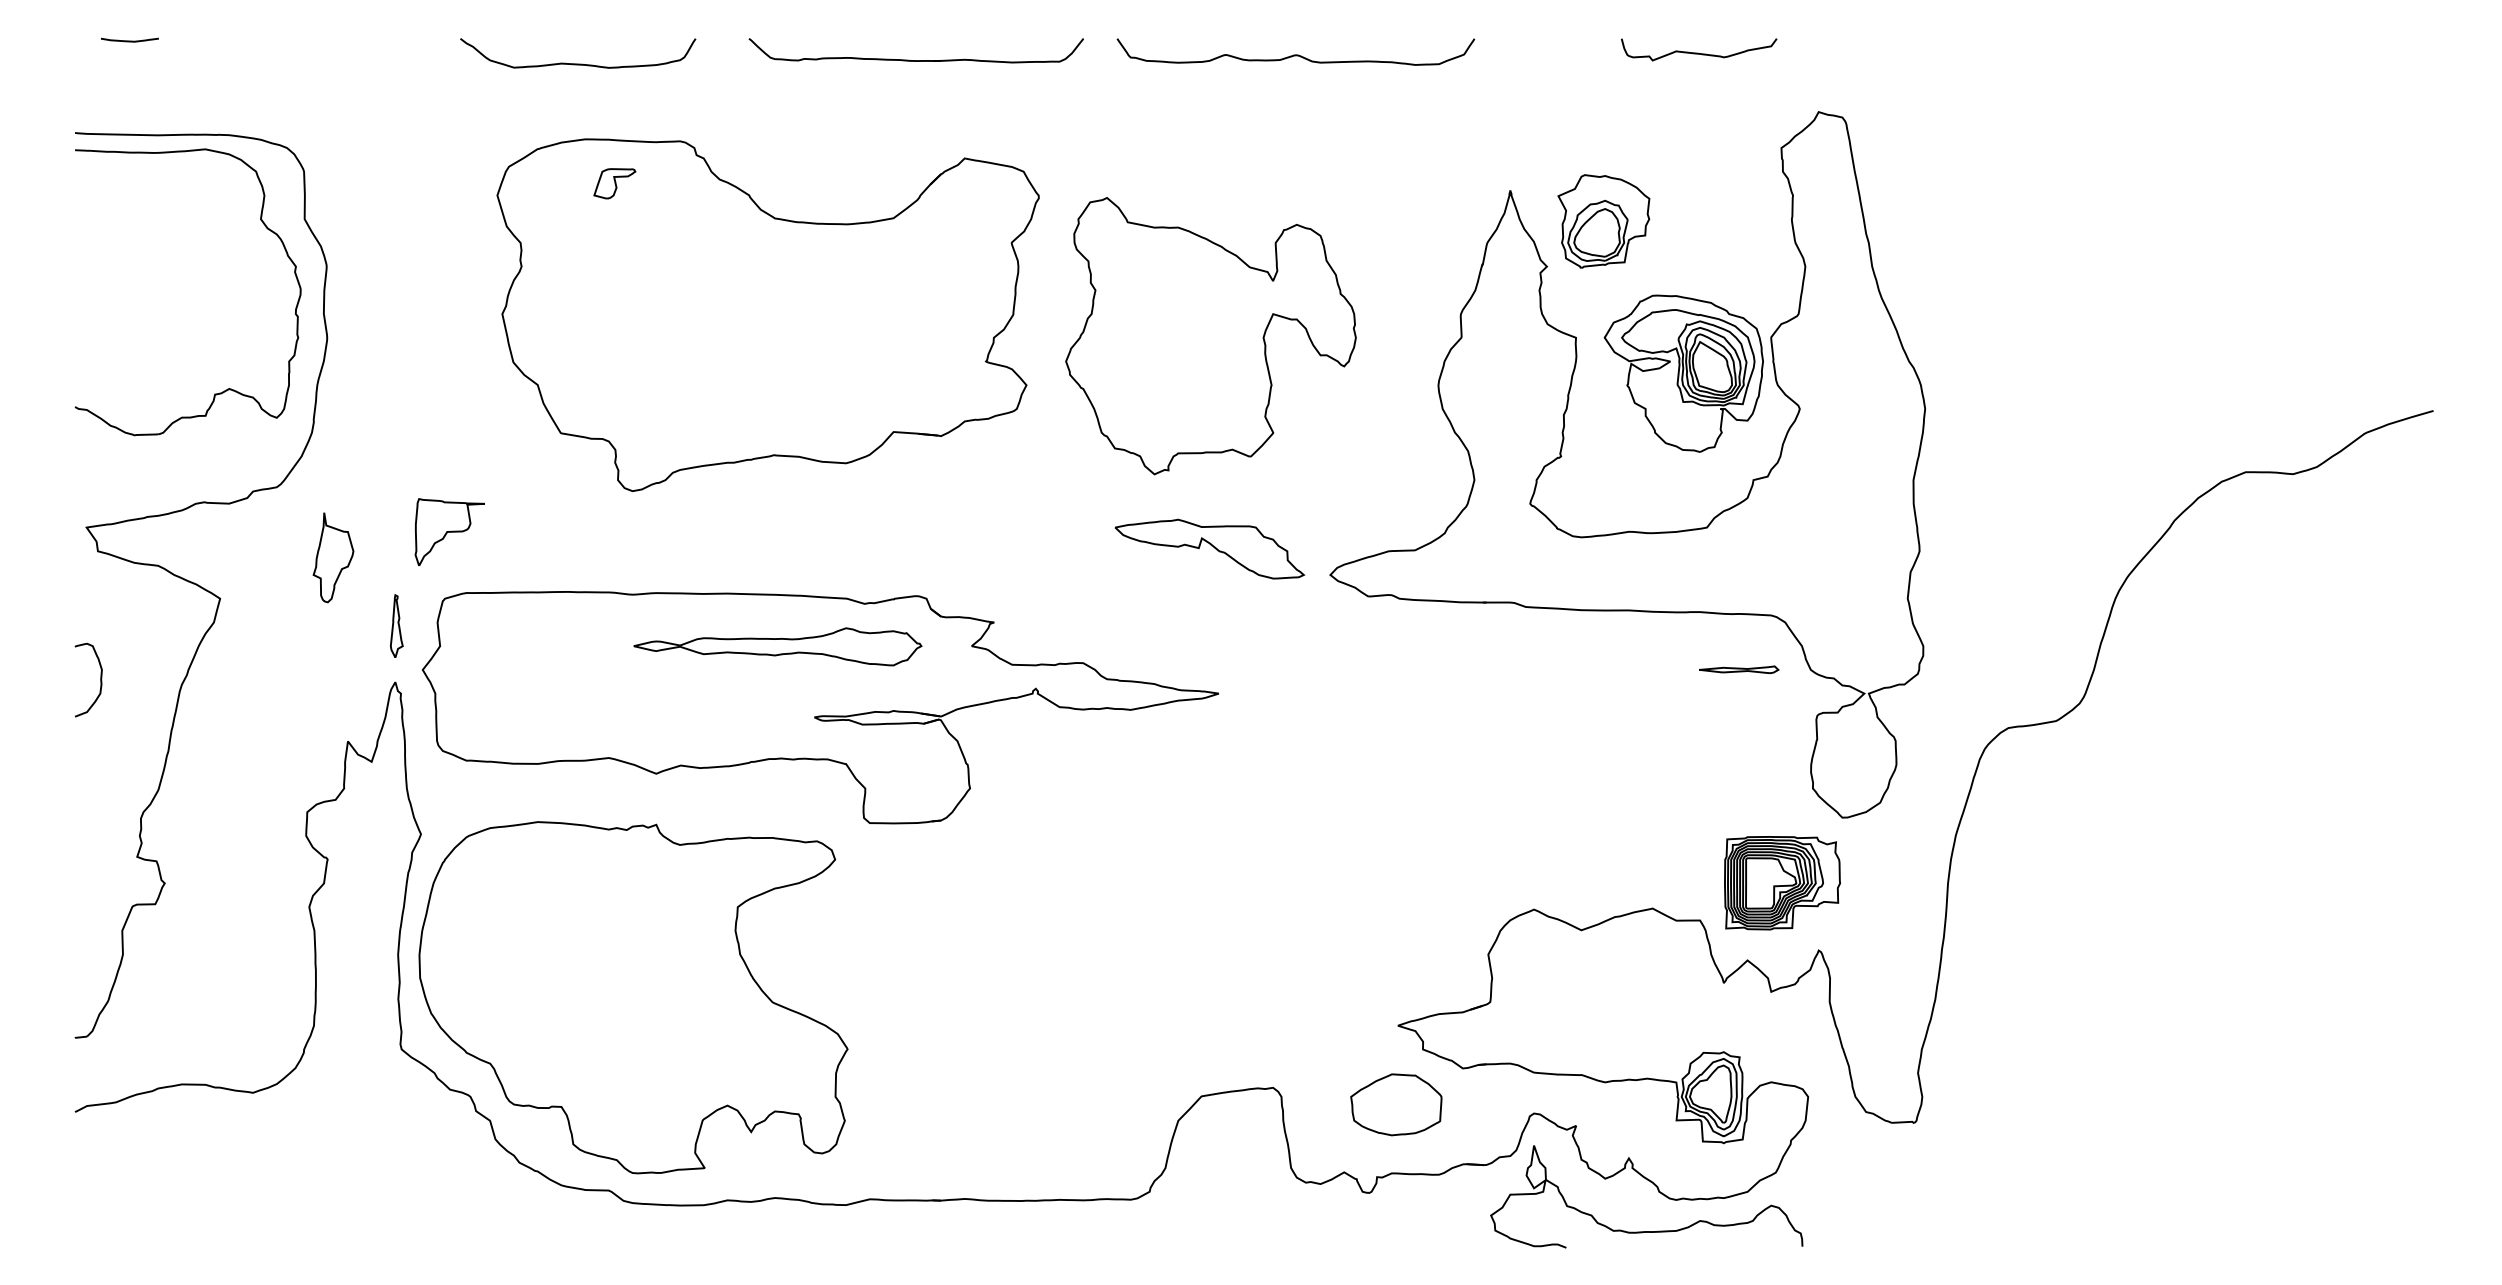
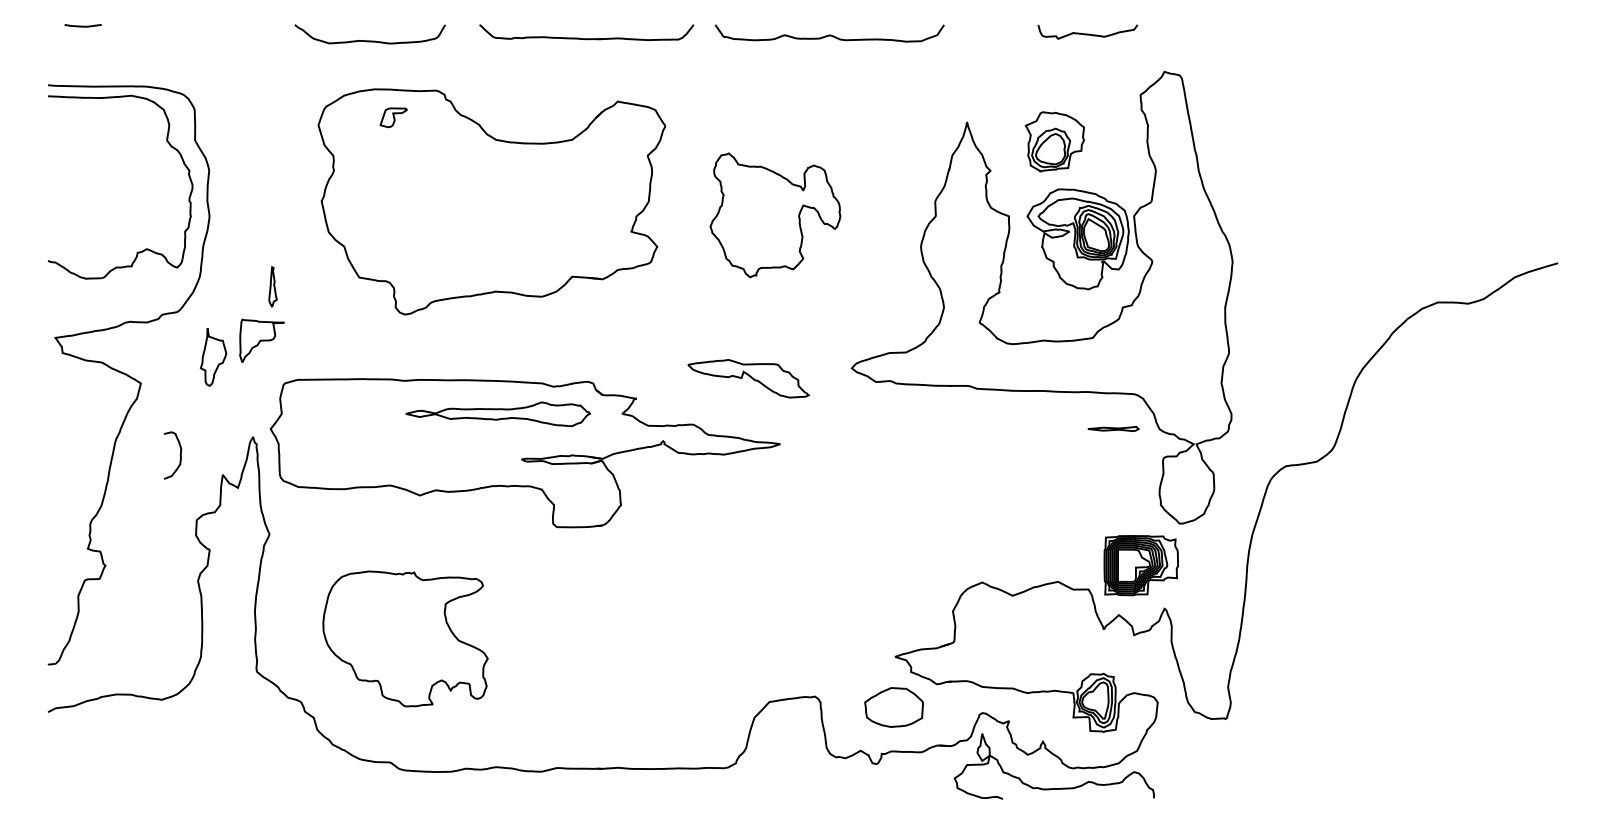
part: (1603, 220) -> (1054, 141), moved
part: (1211, 336) -> (775, 215), size x0.7
part: (449, 531) -> (261, 340), moved
part: (1209, 548) -> (748, 378), moved
part: (395, 625) -> (272, 286), moved
curve: (99, 679) -> (179, 455), moved
part: (633, 997) -> (405, 638), size x0.6

